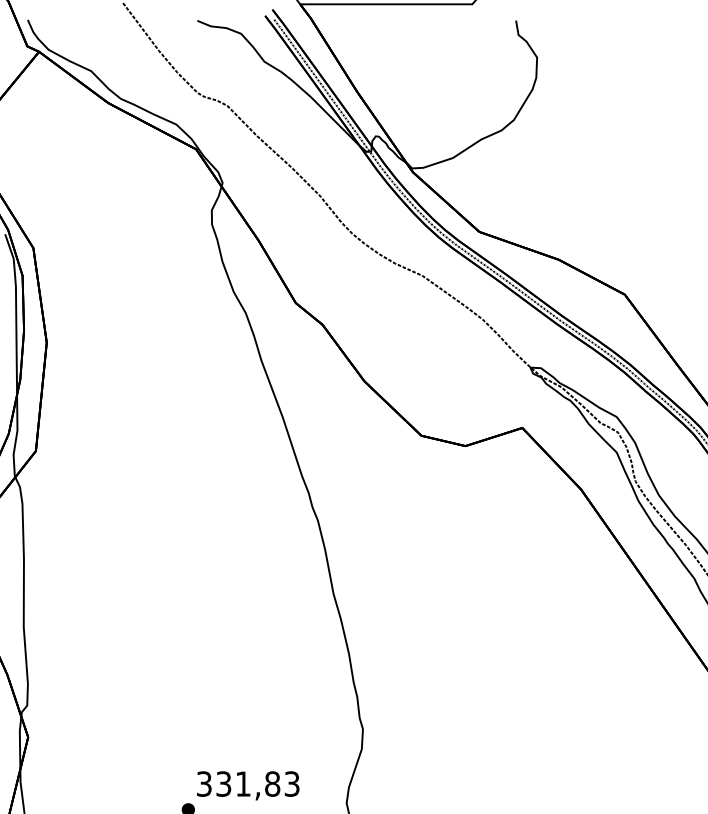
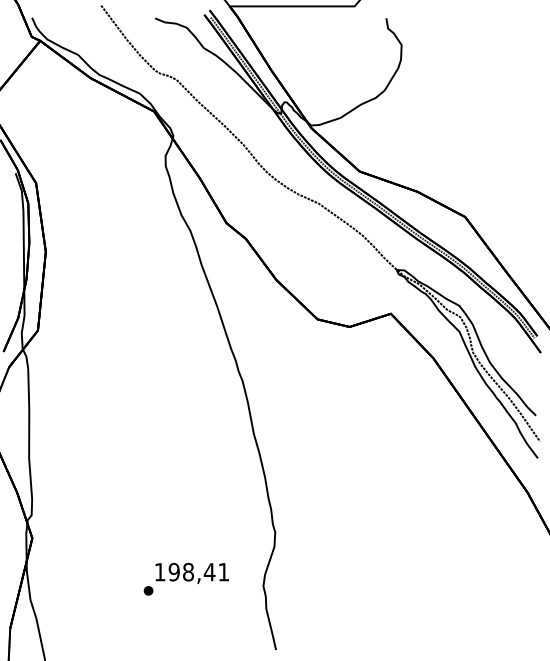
text: (247, 783) -> (191, 571), 331,83 -> 198,41

